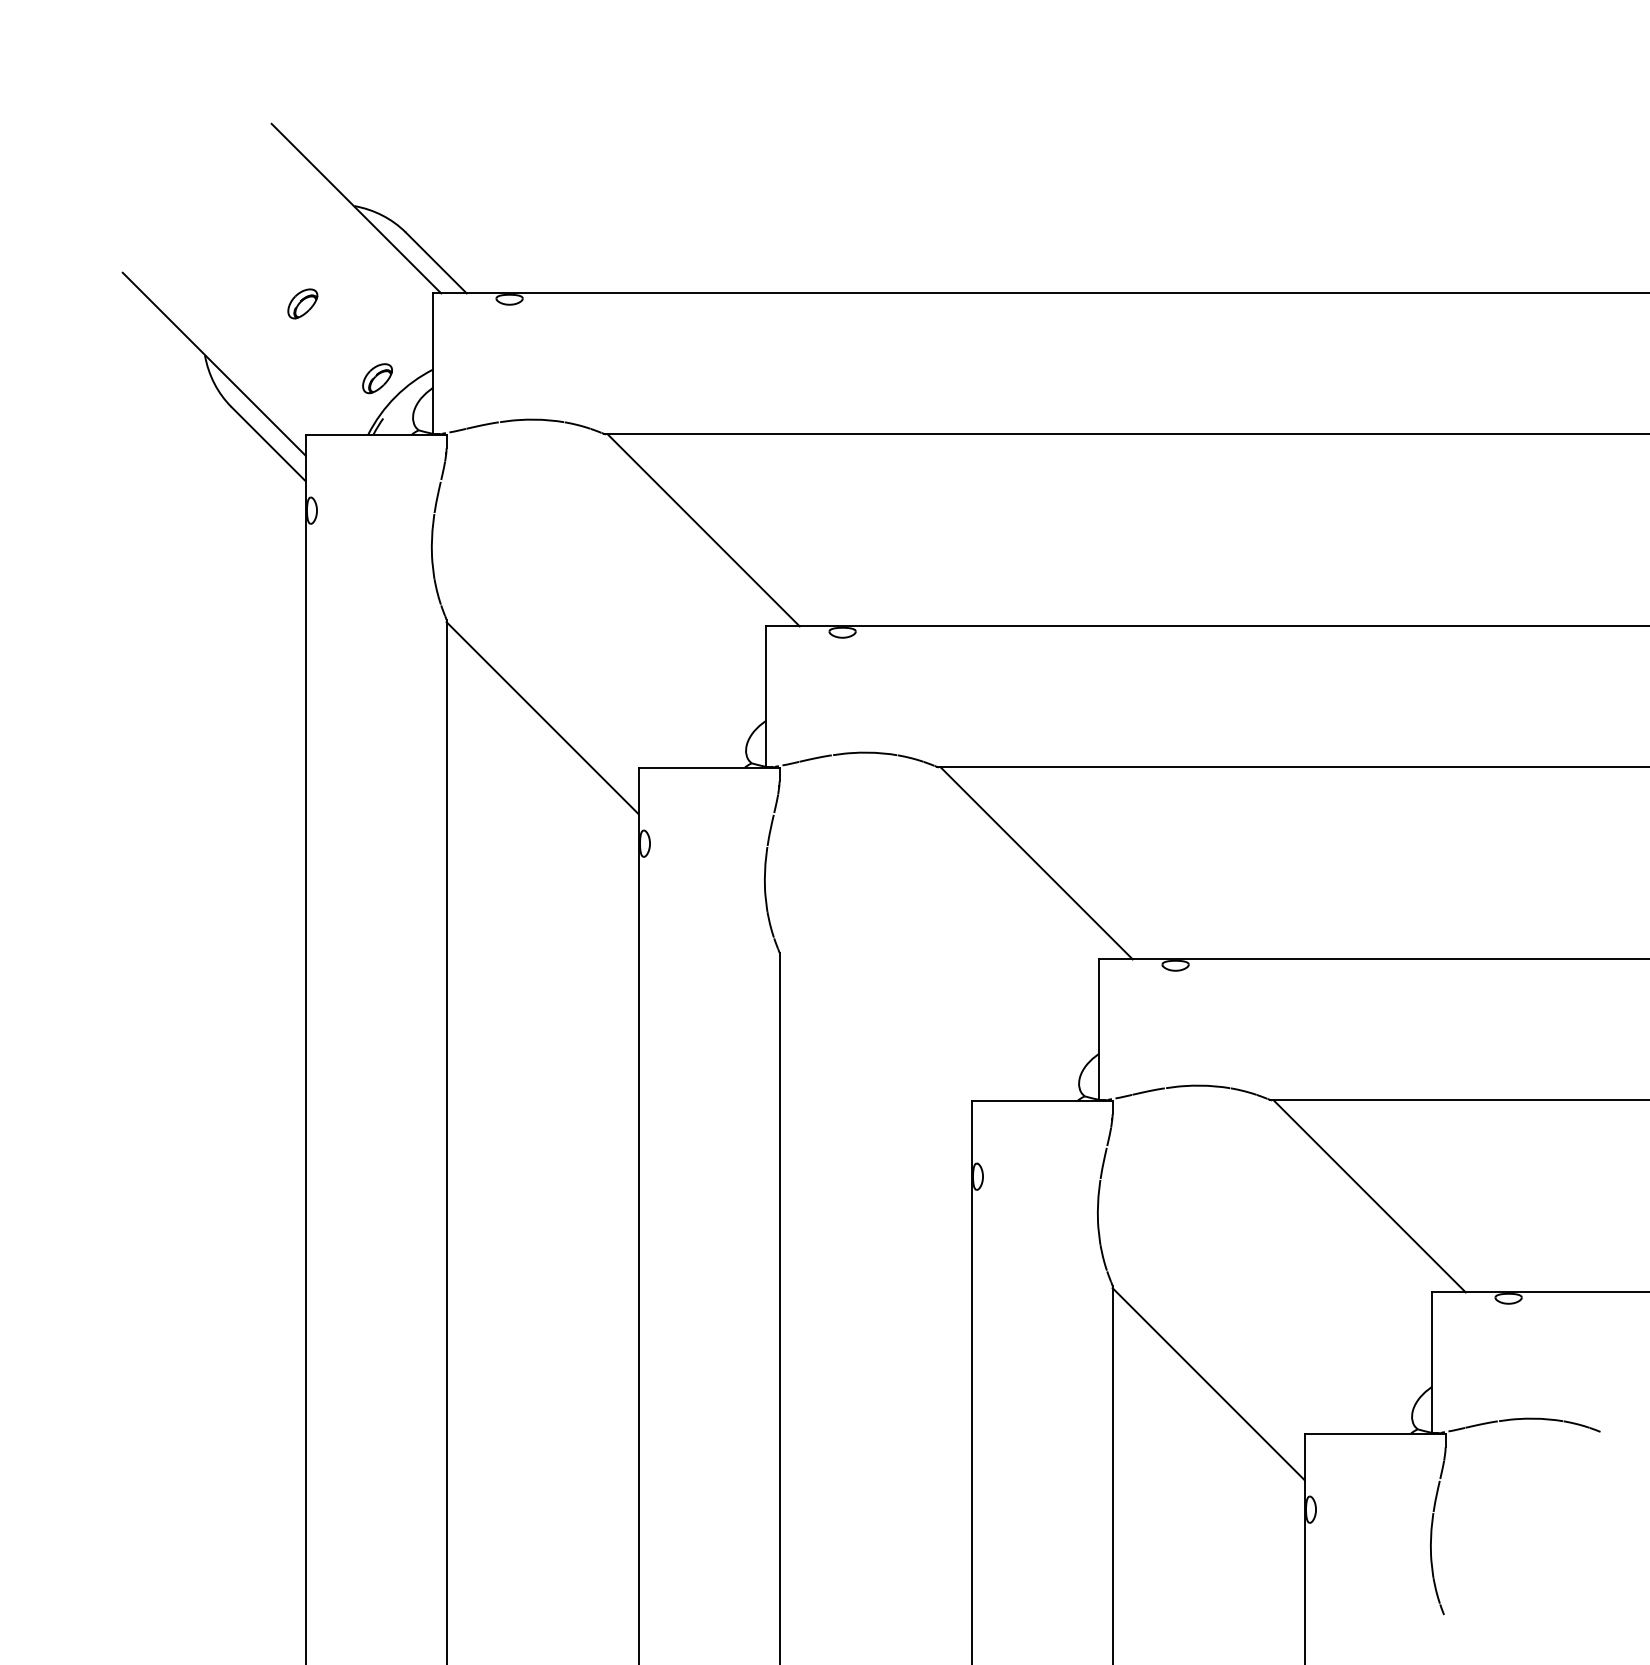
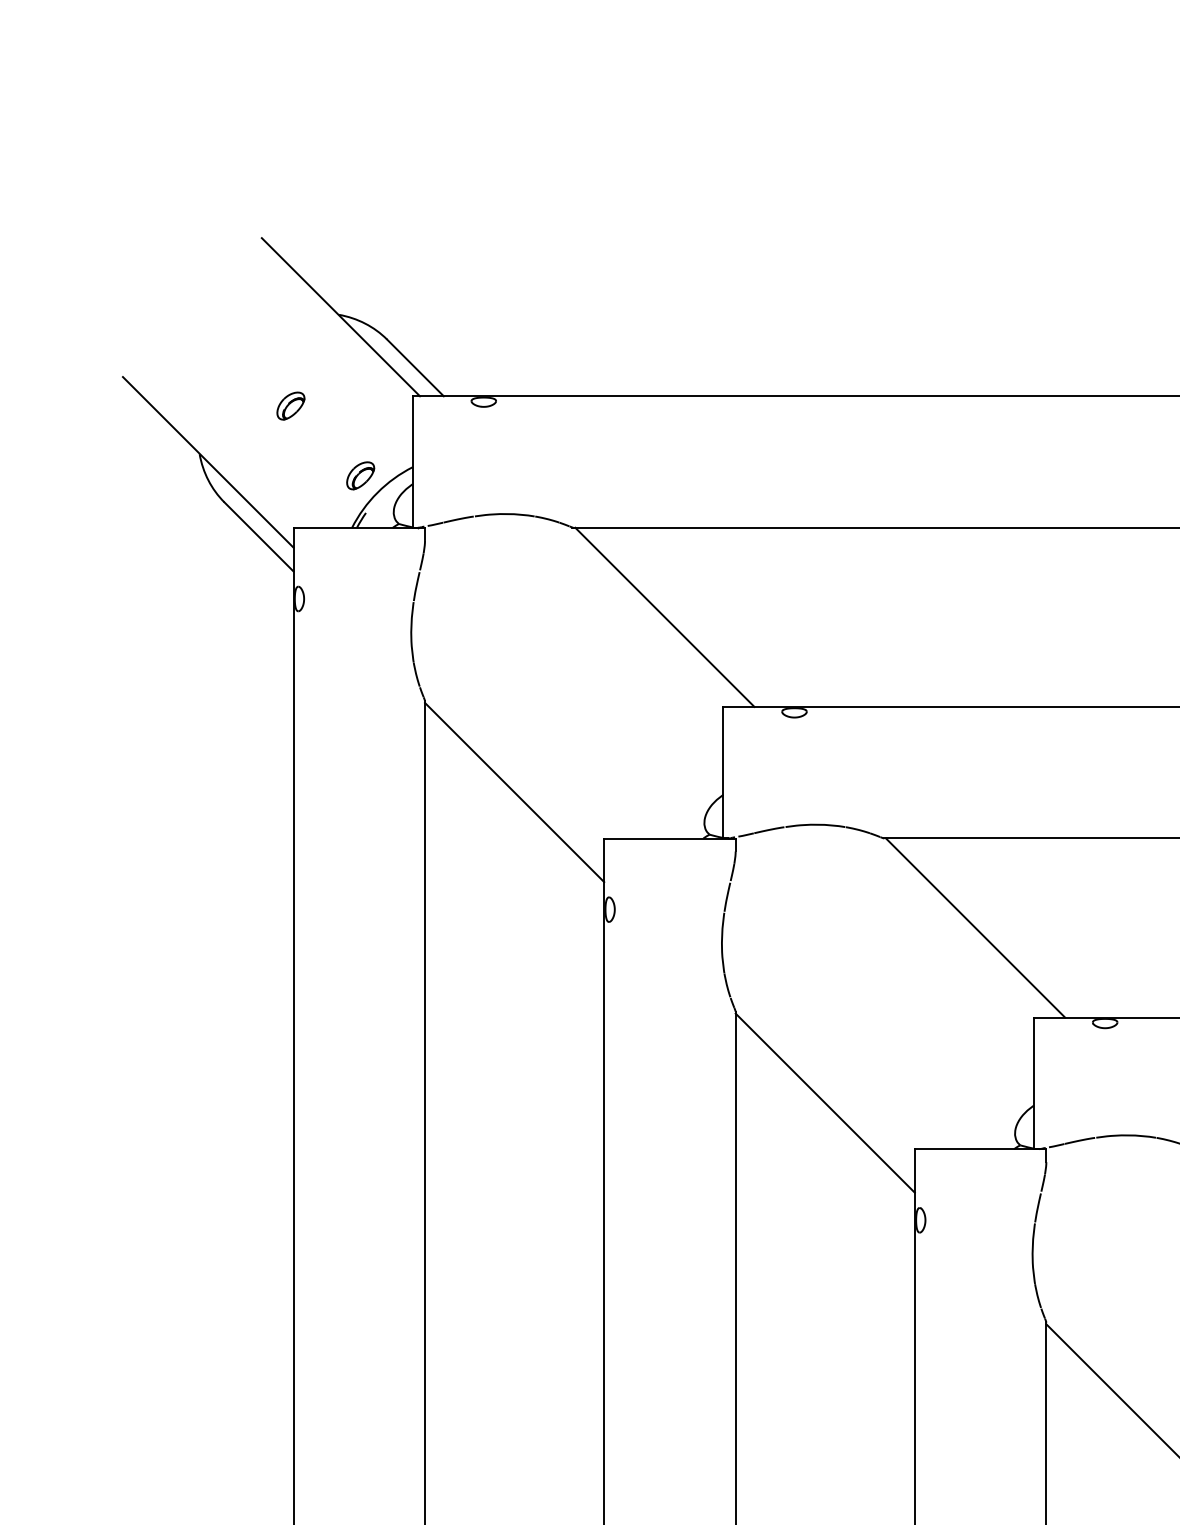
line: (875, 1051) -> (825, 1103), added

